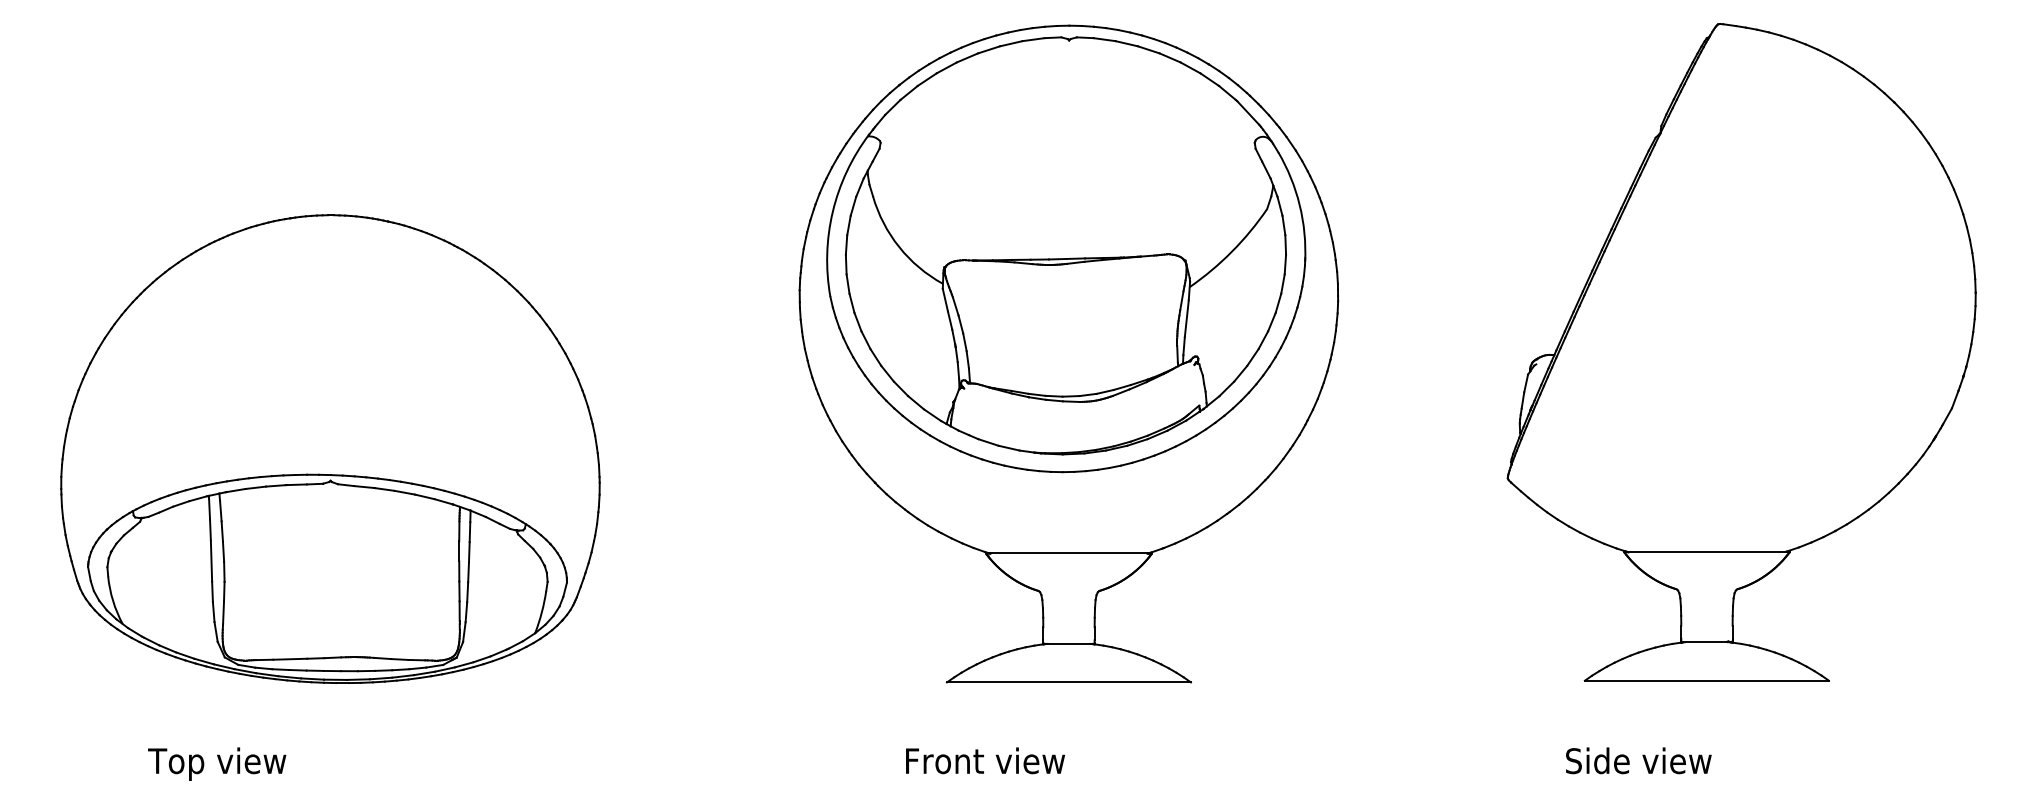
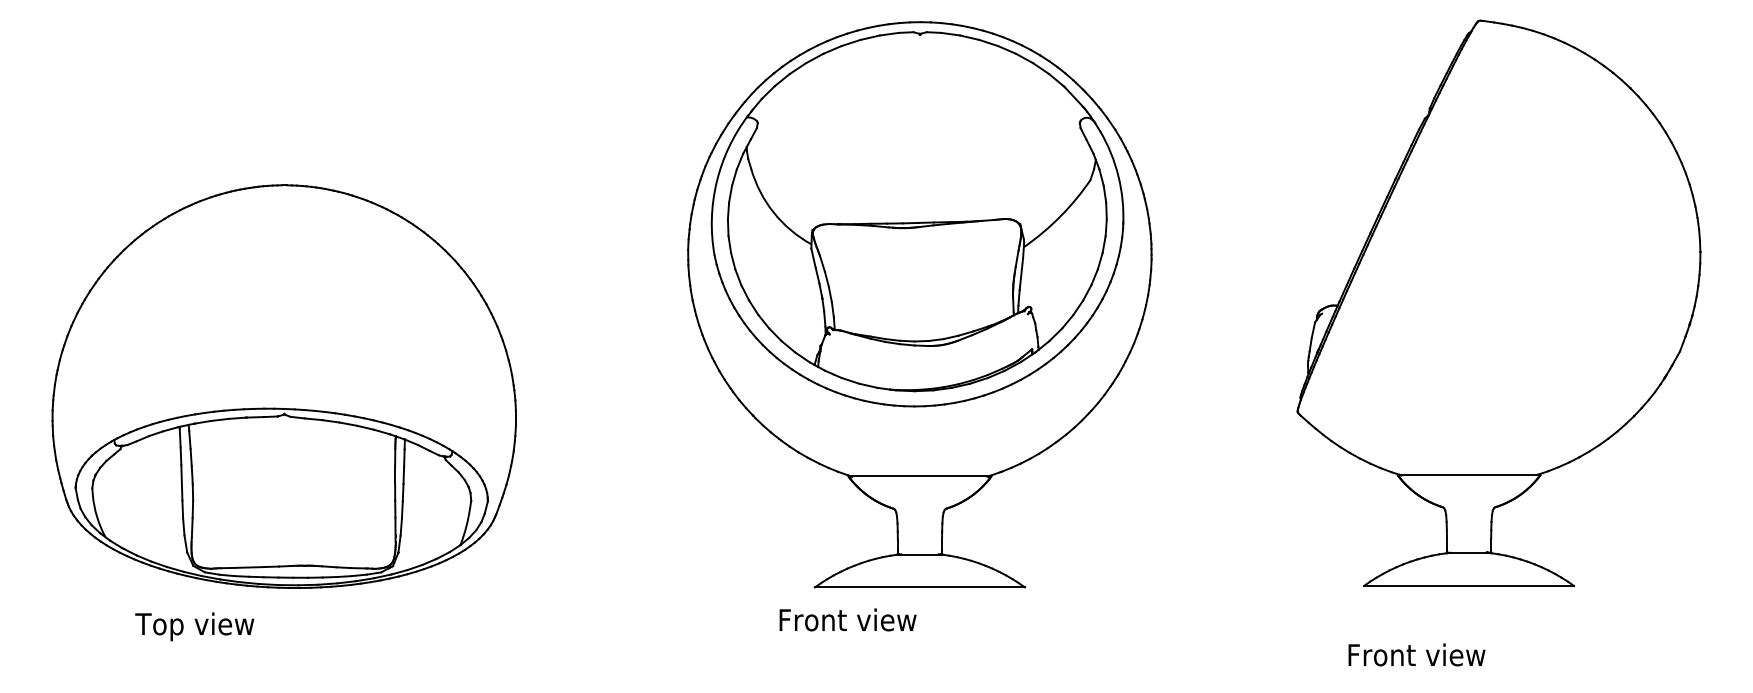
text: (984, 760) -> (847, 619), moved
text: (1645, 760) -> (1416, 654), Side view -> Front view
text: (216, 763) -> (194, 626), moved

